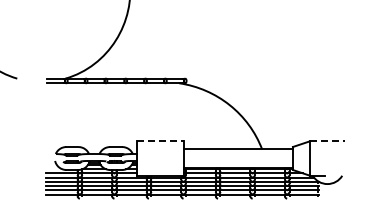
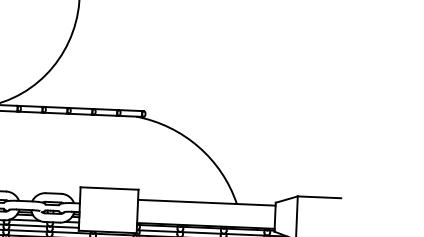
line: (161, 141) -> (110, 188), dashed -> solid
line: (327, 141) -> (319, 197), dashed -> solid

